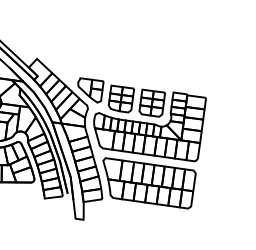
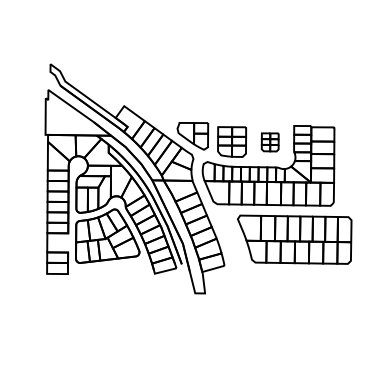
part: (152, 103) -> (270, 142), size x0.6
part: (147, 183) -> (294, 239), moved

